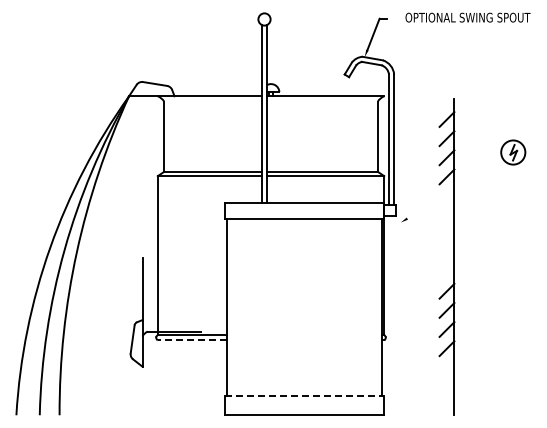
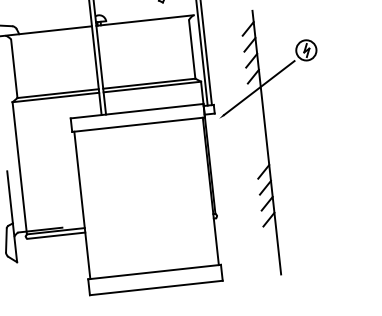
line: (452, 190) -> (259, 87), added
line: (192, 340) -> (56, 235), dashed -> solid
line: (304, 396) -> (154, 272), dashed -> solid

